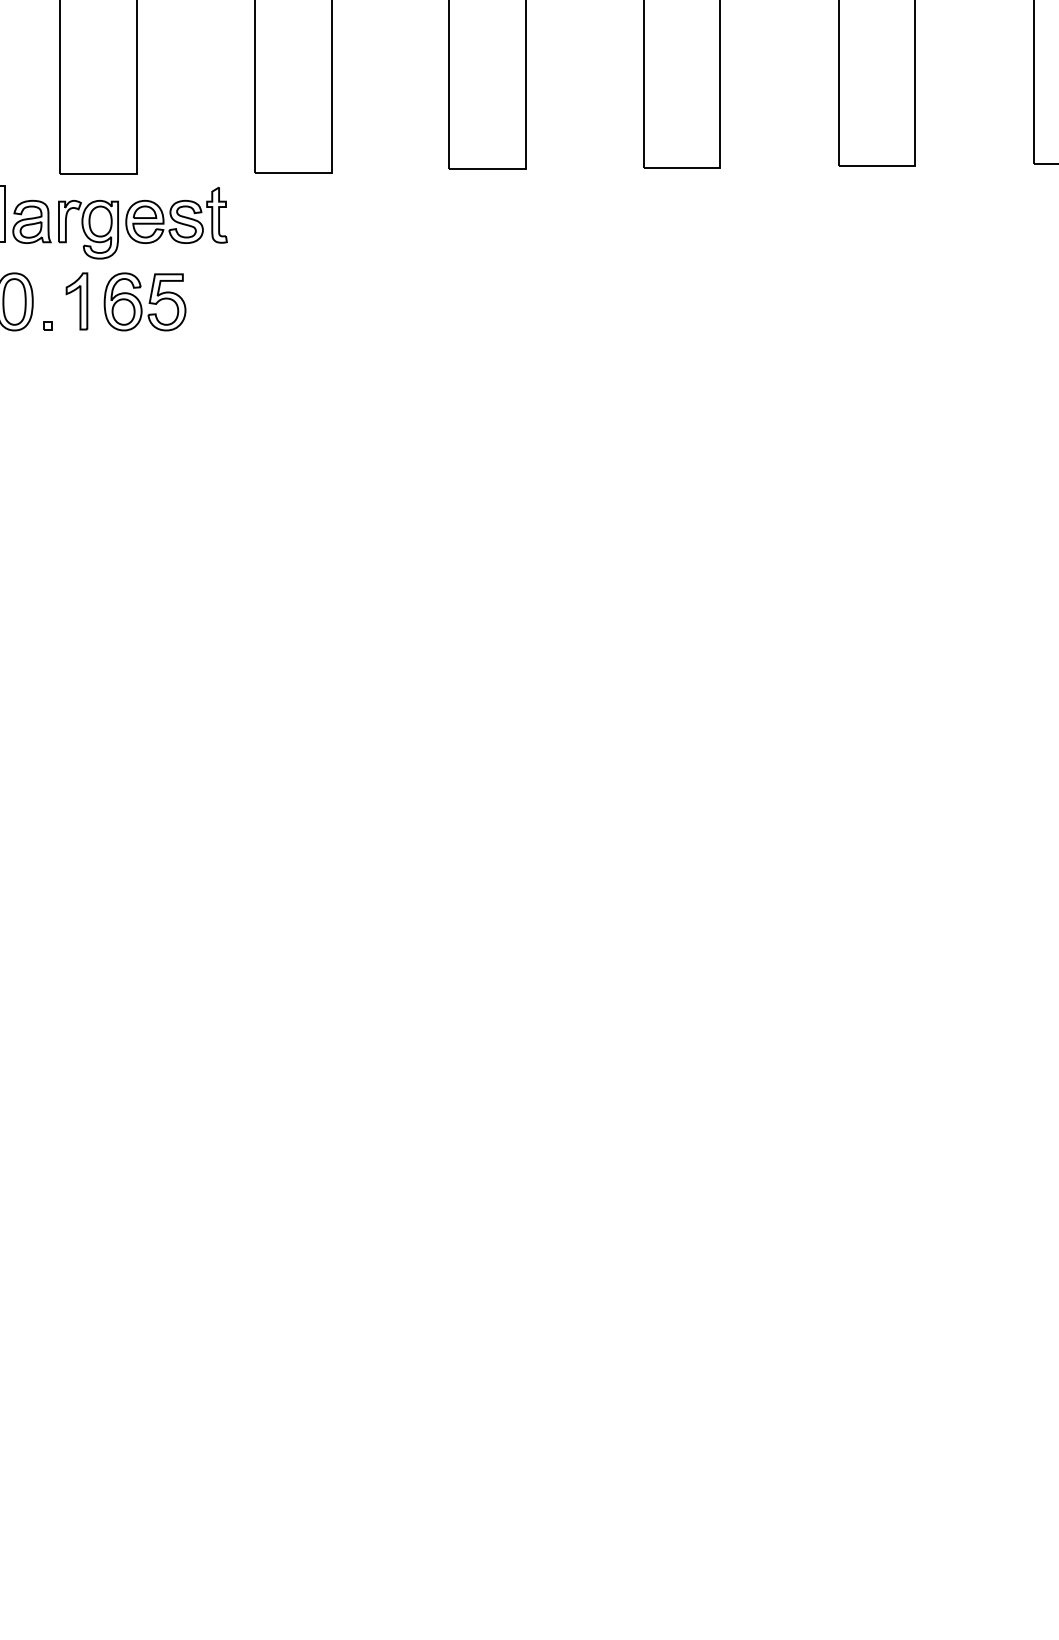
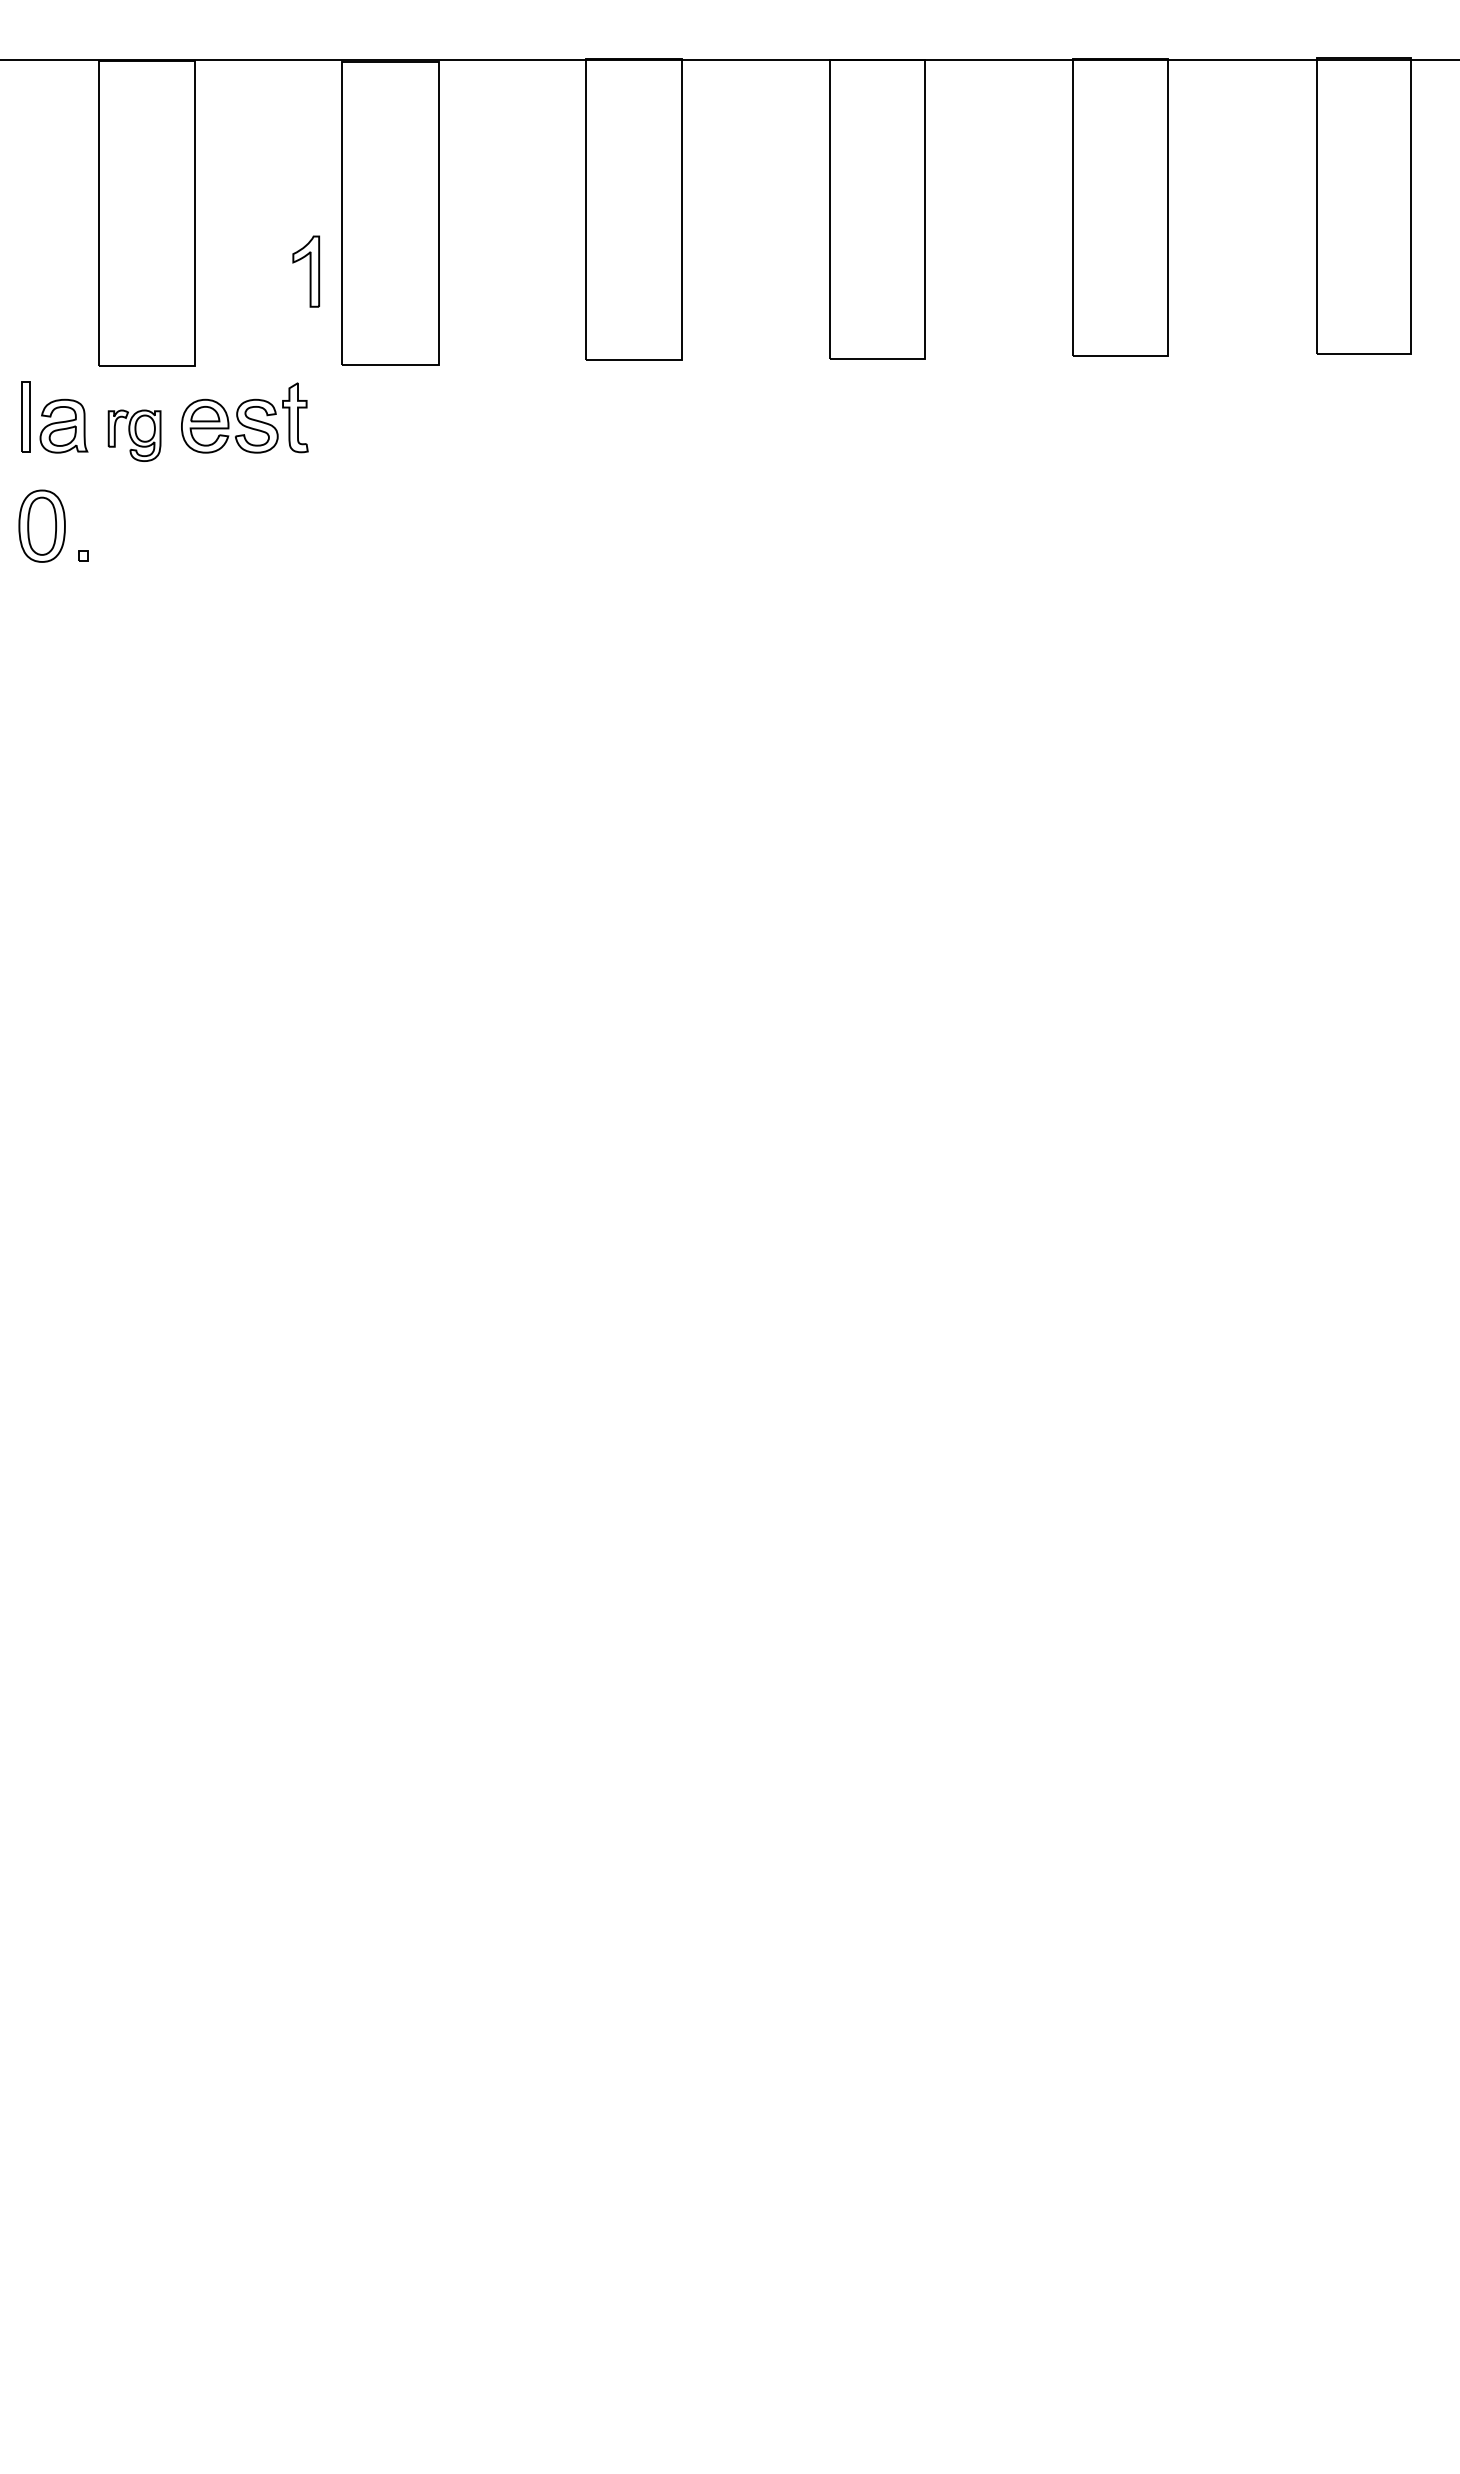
part: (88, 229) -> (134, 435), size x0.7
part: (77, 301) -> (306, 271), moved
part: (145, 301) -> (205, 525), removed

